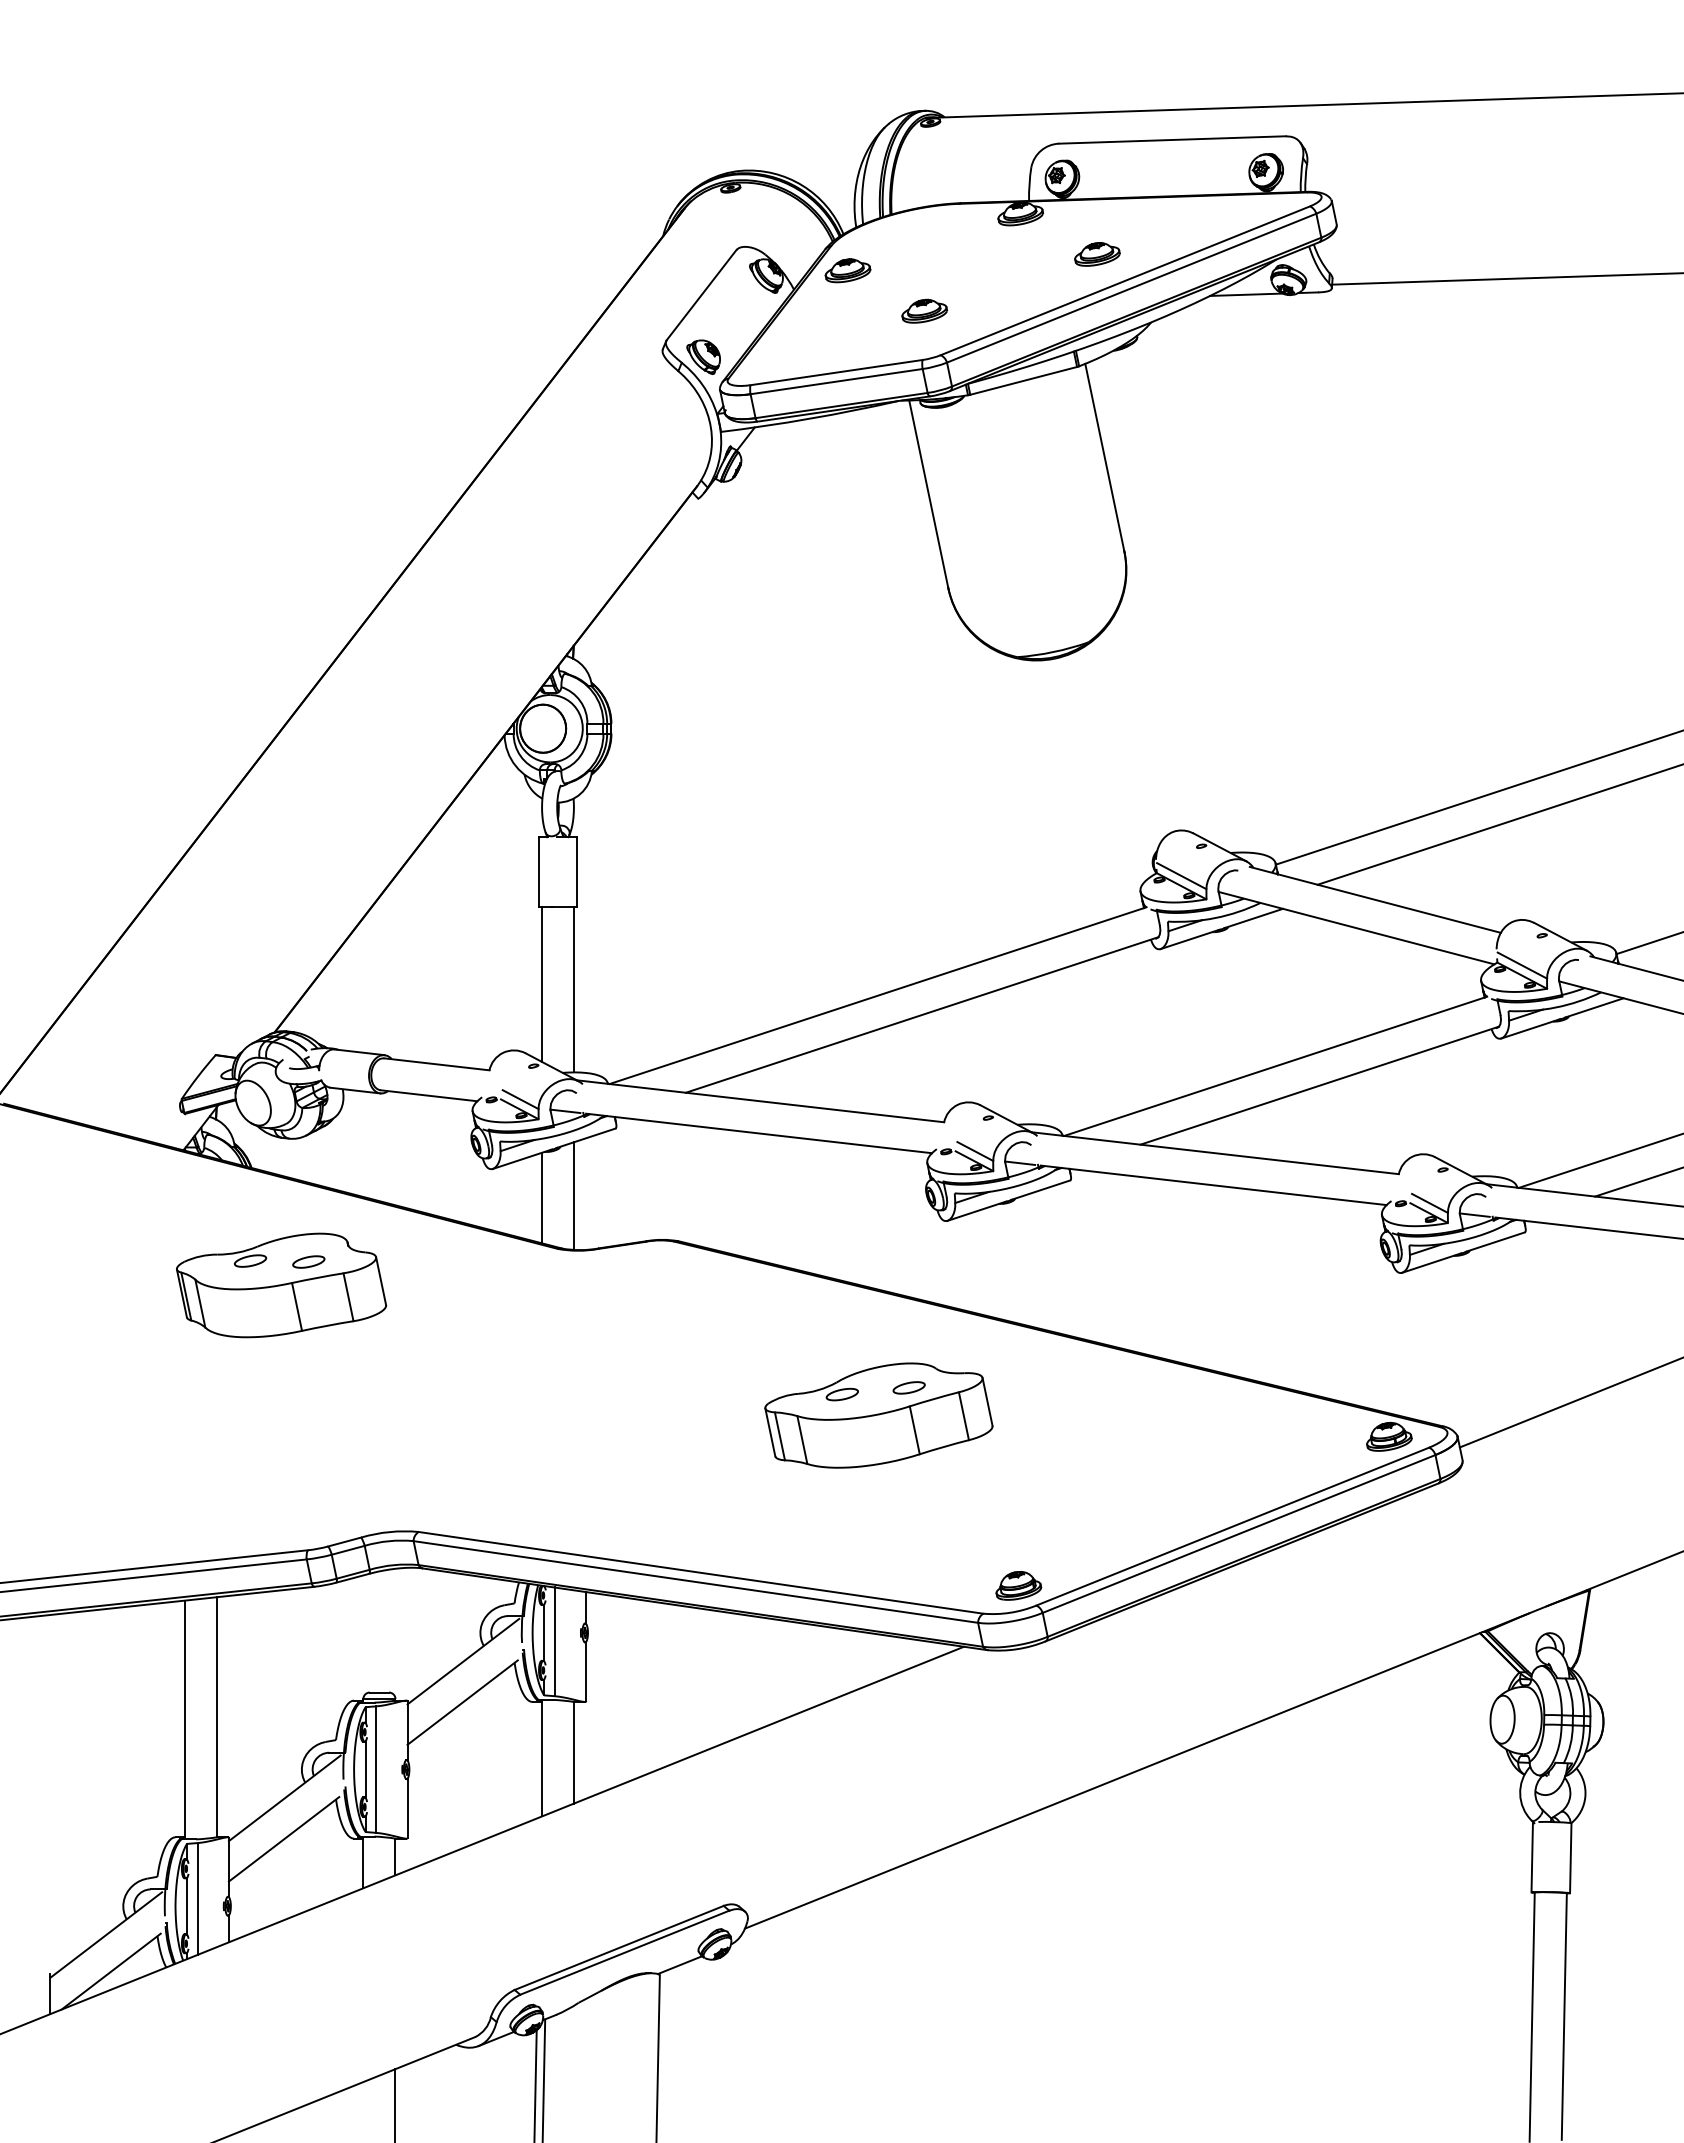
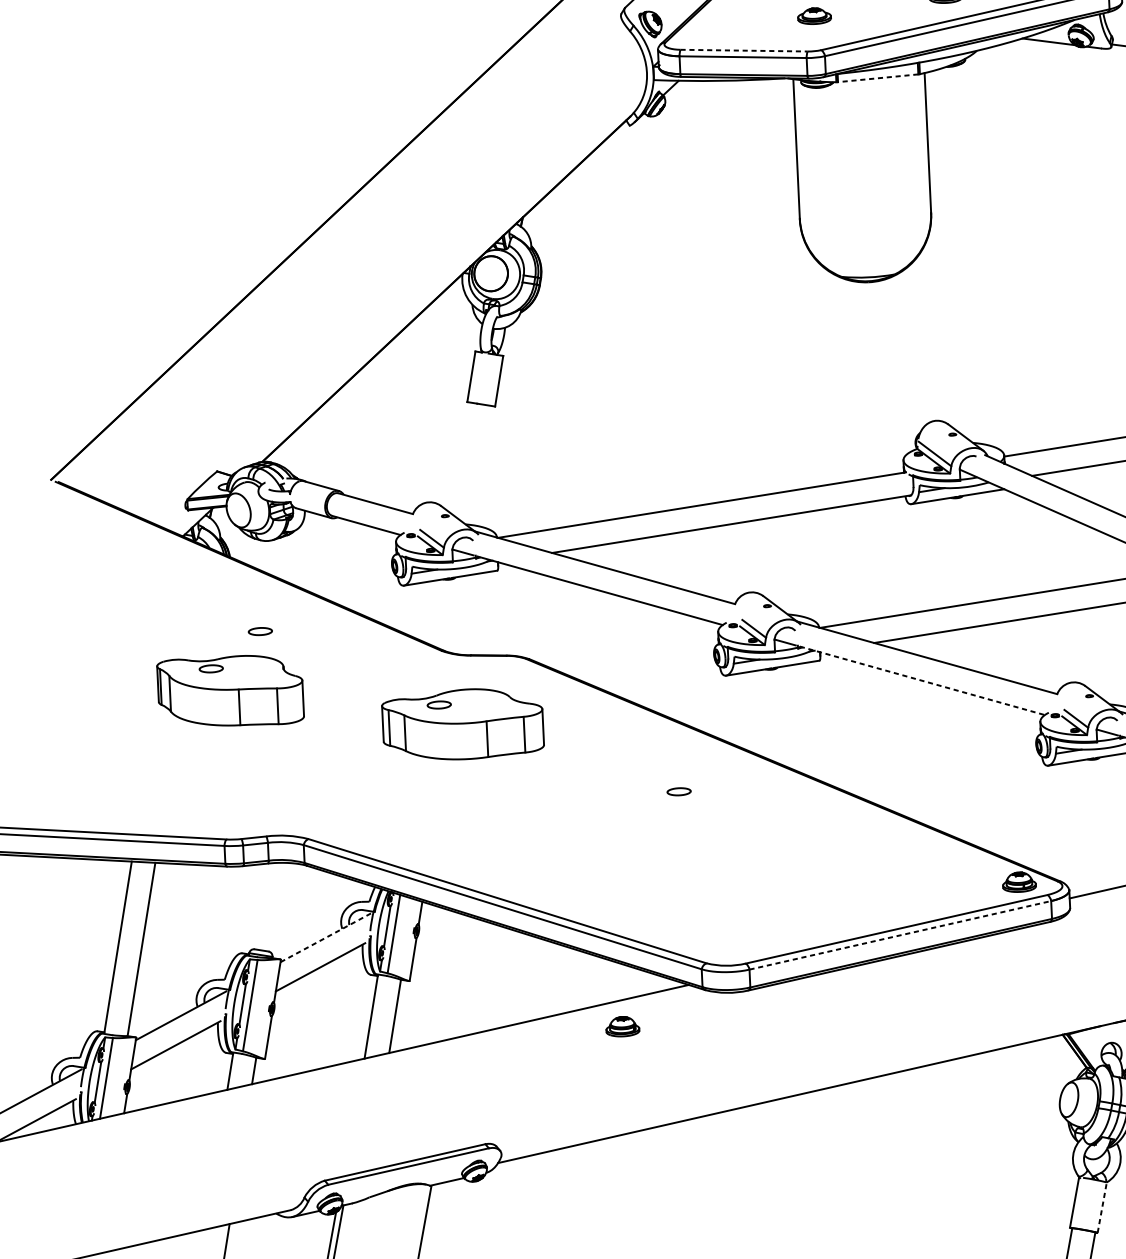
line: (836, 372) -> (744, 50), solid -> dashed
line: (1023, 381) -> (877, 78), solid -> dashed
line: (541, 984) -> (460, 458), removed
line: (574, 989) -> (483, 465), removed
line: (1214, 1185) -> (922, 681), solid -> dashed
line: (574, 1196) -> (459, 614), removed
line: (541, 1197) -> (435, 611), removed
part: (281, 1285) -> (230, 690), moved
part: (878, 1415) -> (462, 724), moved
line: (1239, 1533) -> (900, 935), solid -> dashed
part: (1018, 1585) -> (623, 1026), moved
line: (462, 1661) -> (325, 937), solid -> dashed
line: (1570, 1857) -> (1102, 1207), solid -> dashed

